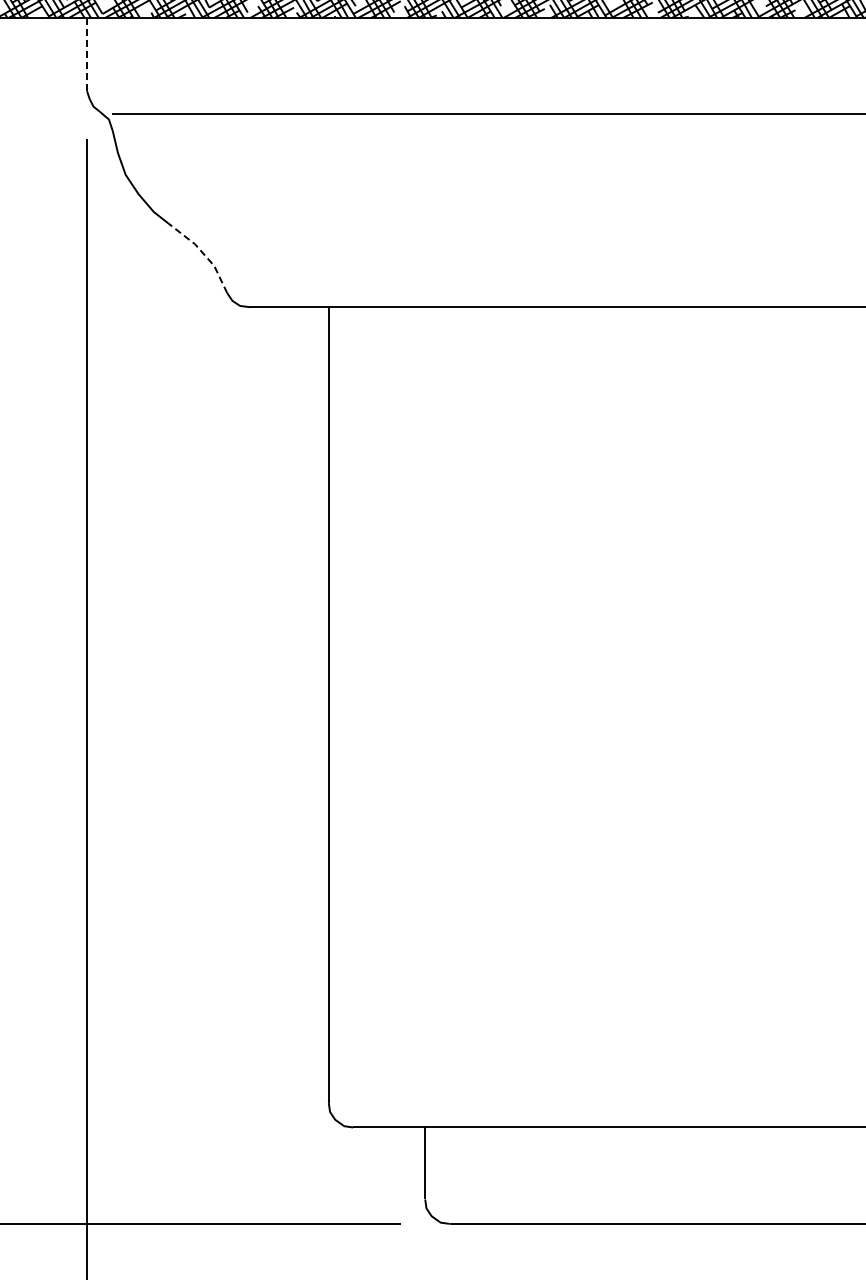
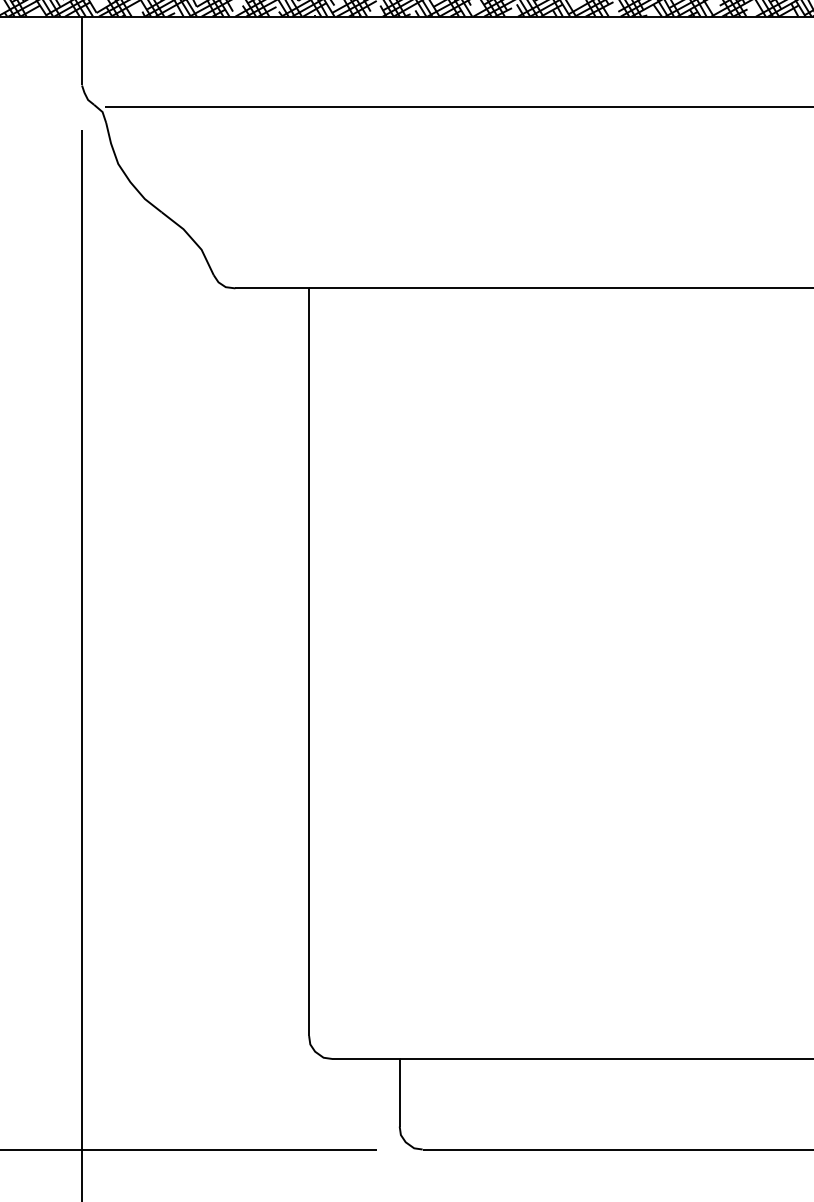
line: (87, 54) -> (82, 50), dashed -> solid
line: (204, 255) -> (192, 239), dashed -> solid

